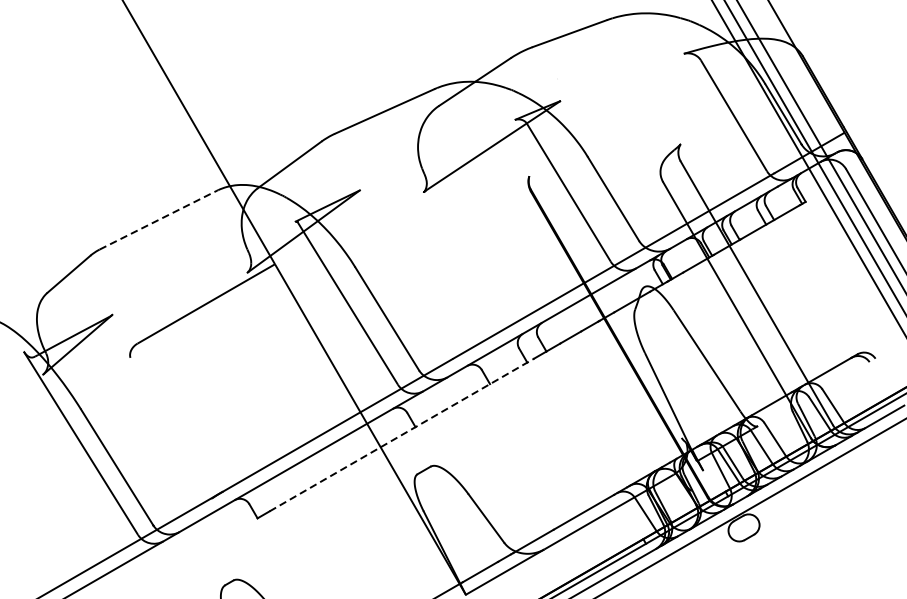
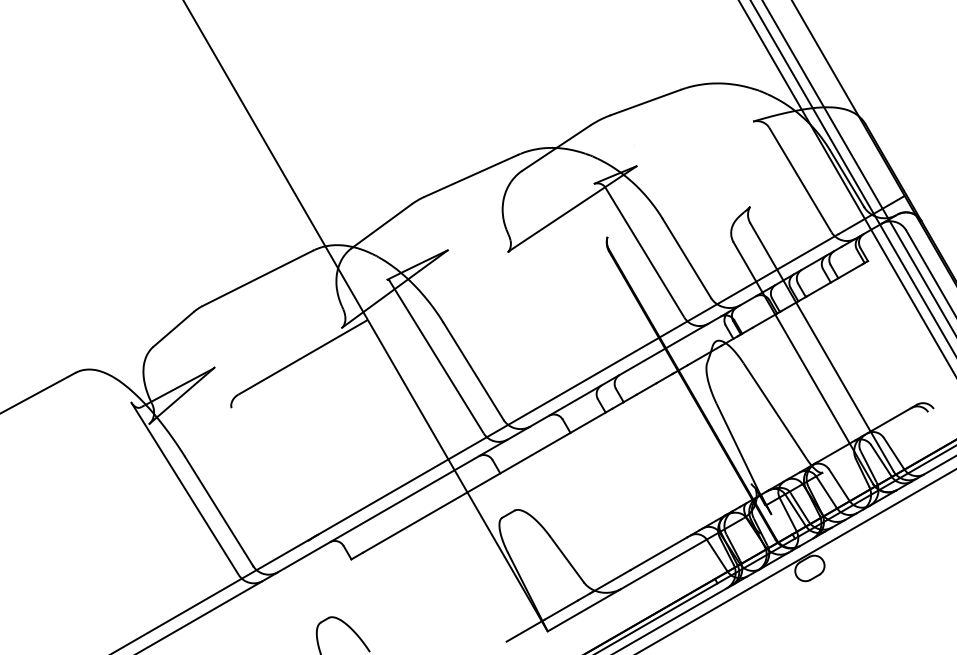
line: (157, 220) -> (257, 278), dashed -> solid
line: (401, 434) -> (487, 480), dashed -> solid

